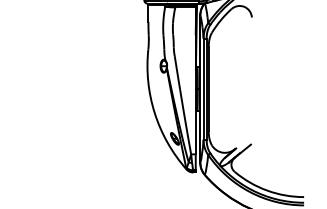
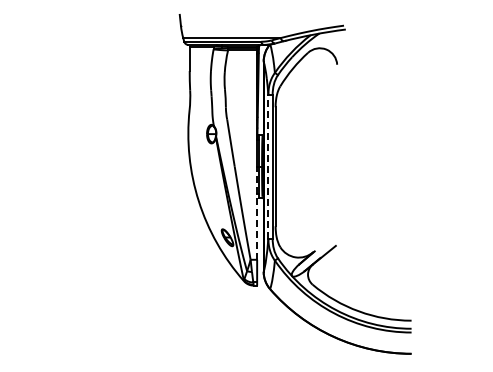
line: (203, 88) -> (268, 166), solid -> dashed
line: (195, 121) -> (257, 213), solid -> dashed

